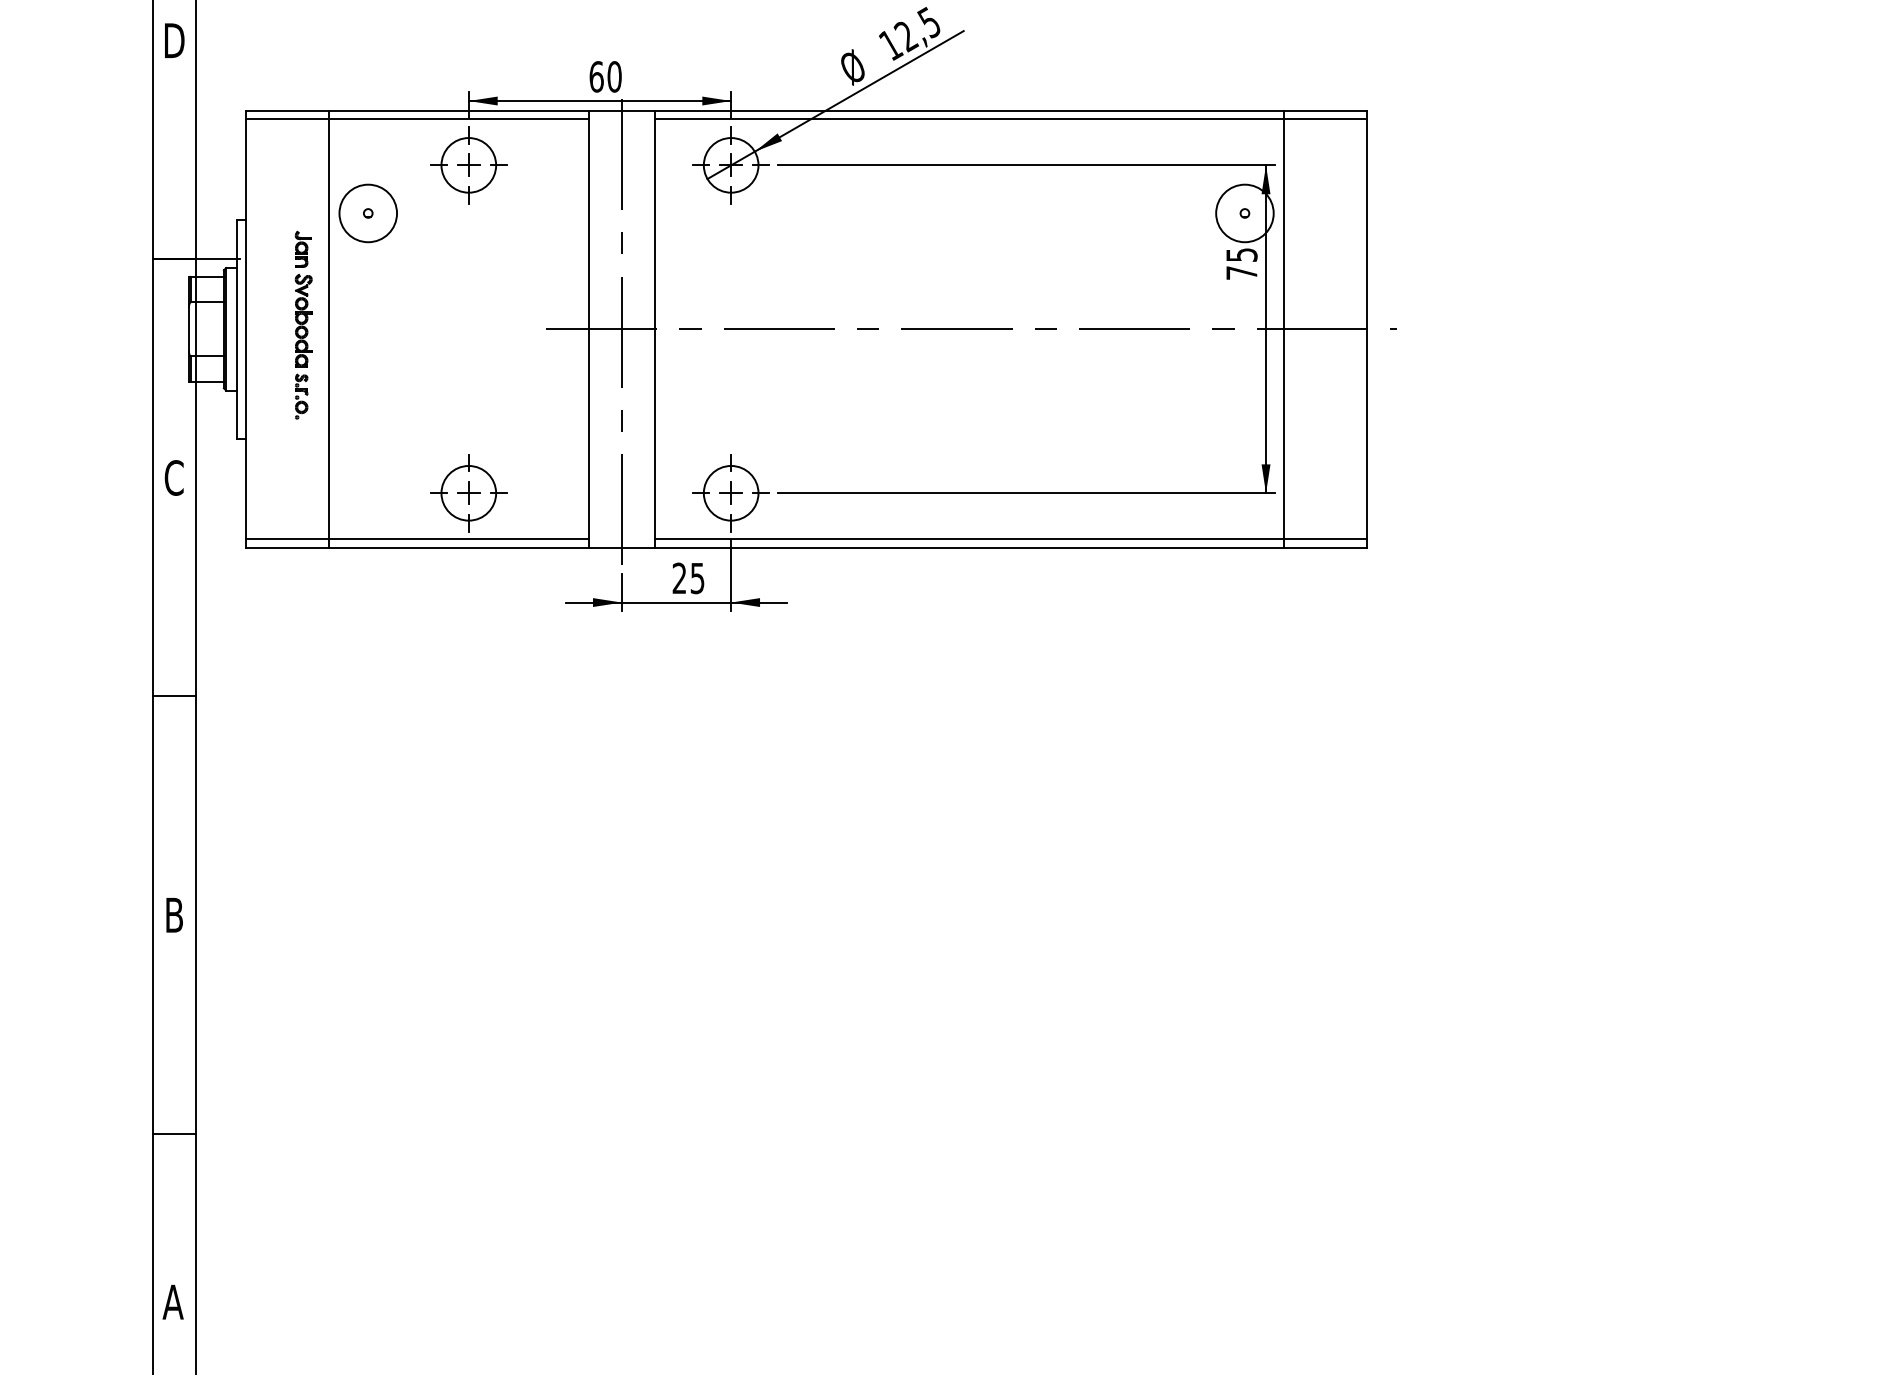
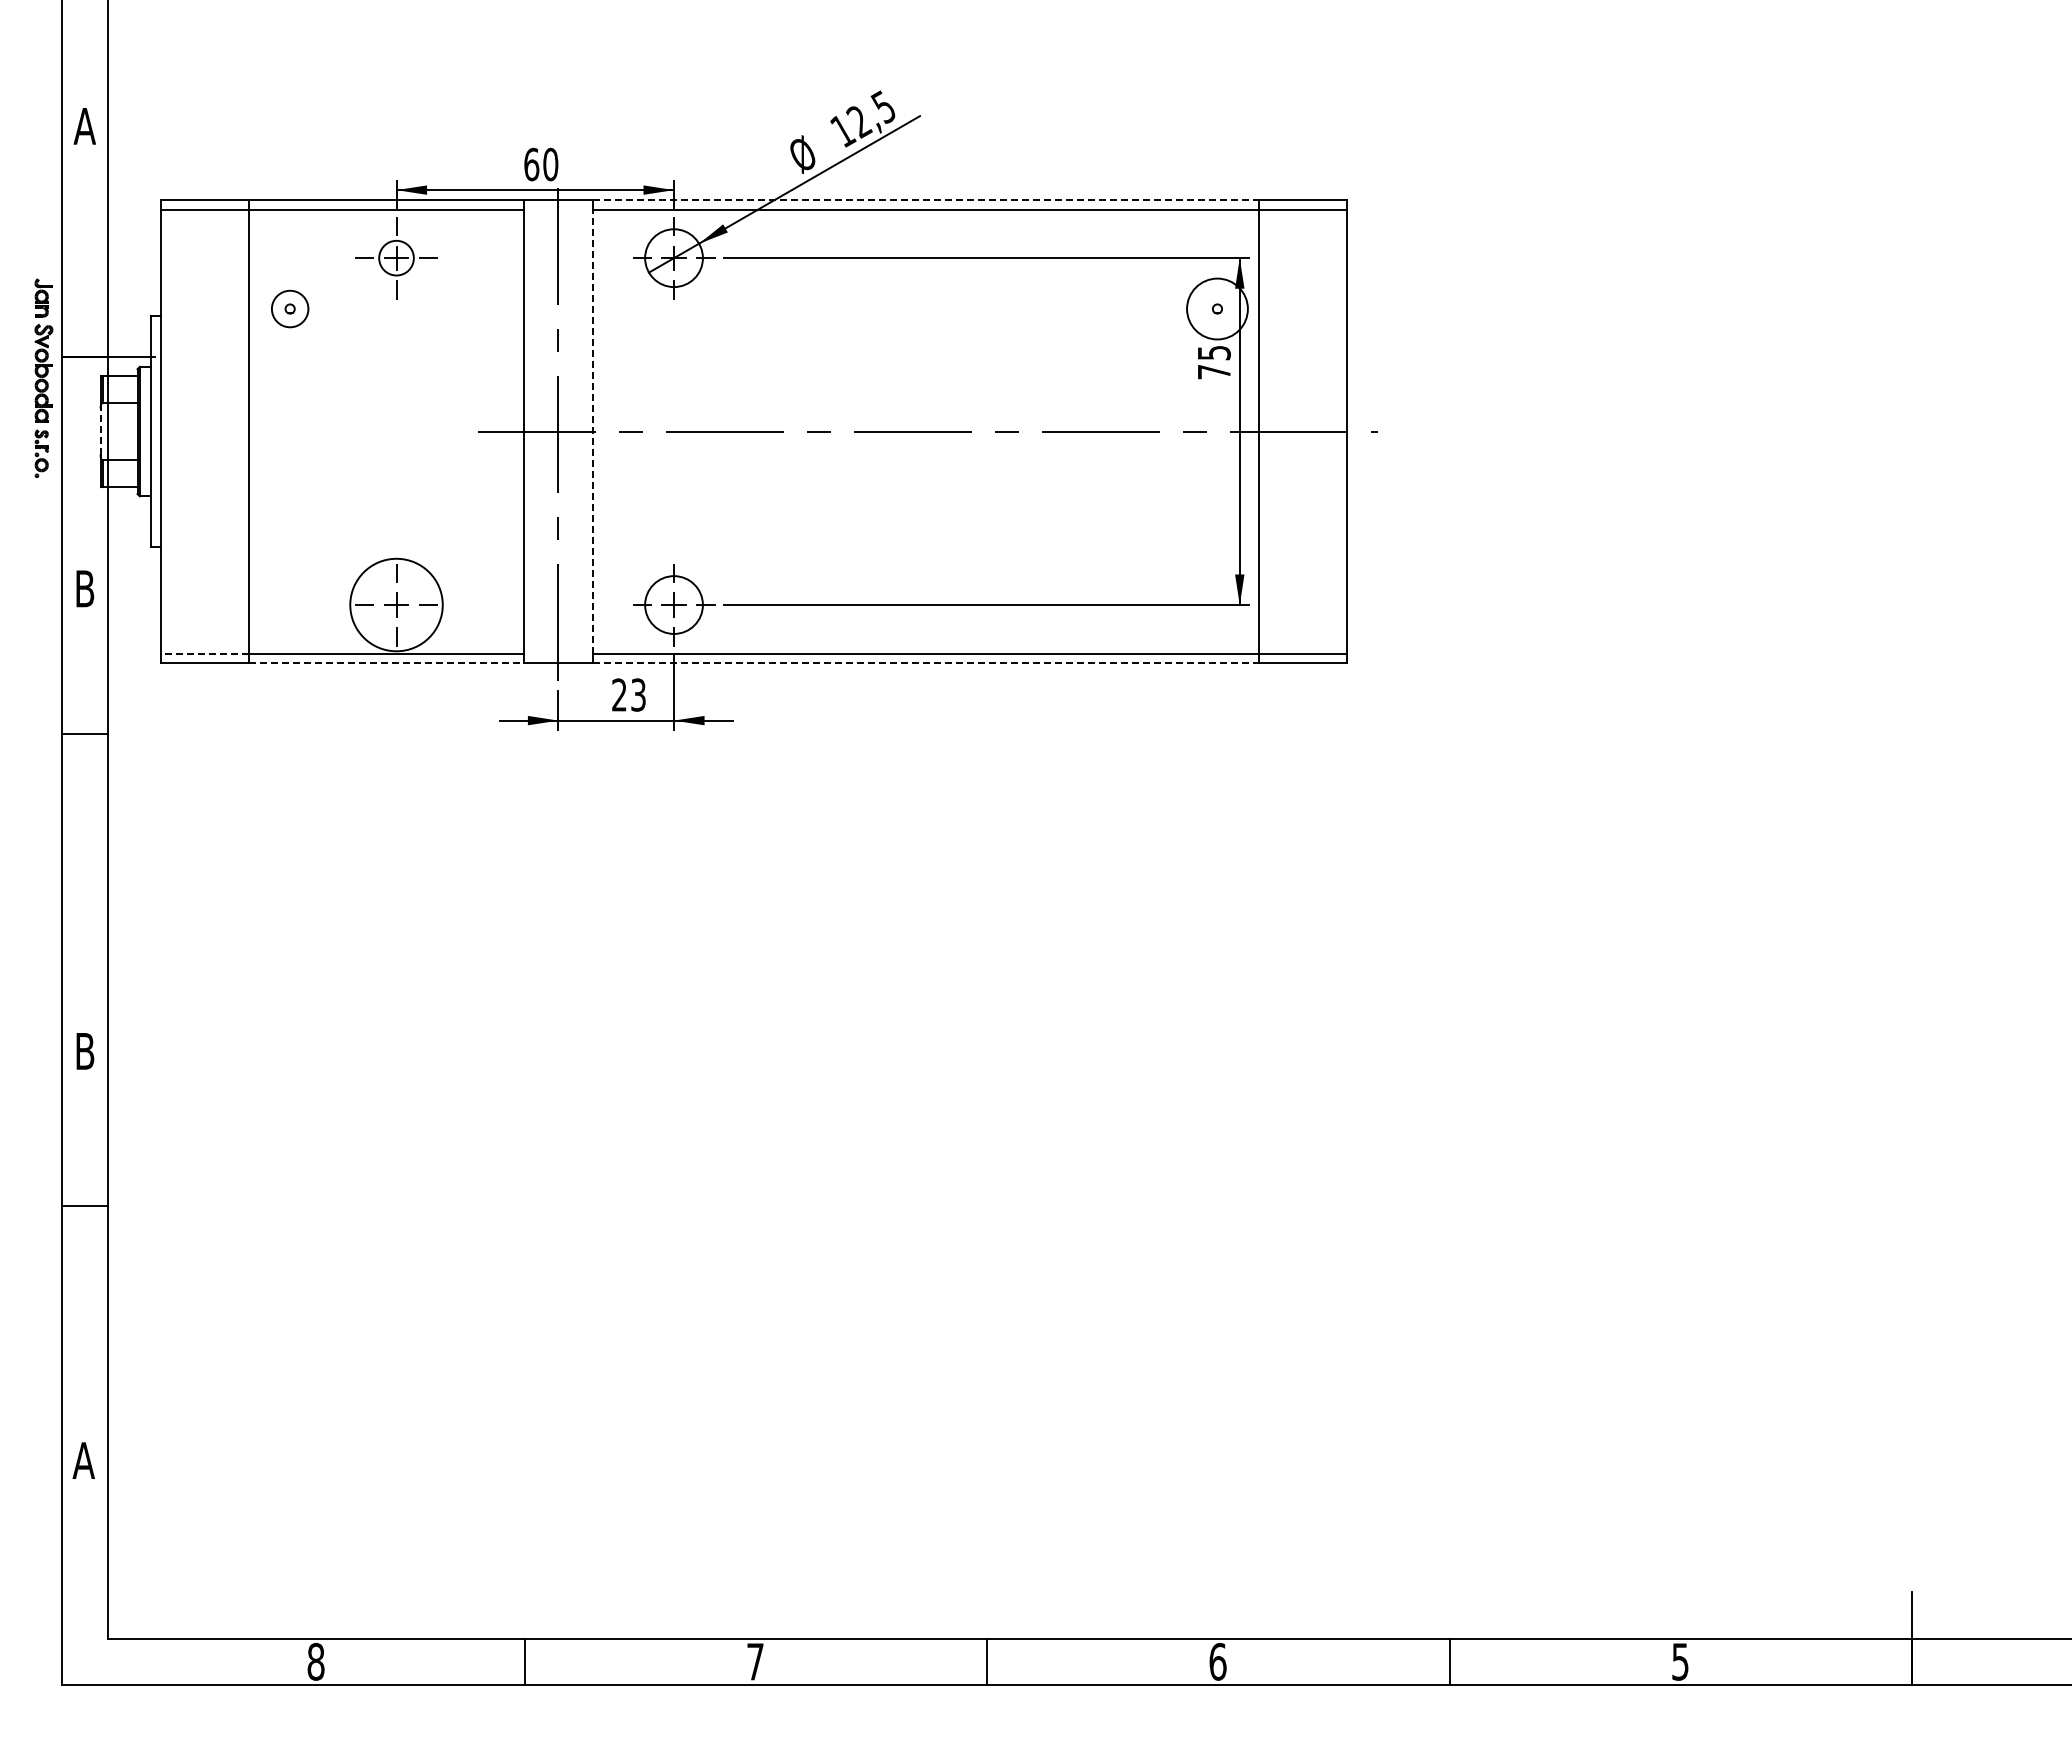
text: (173, 40) -> (84, 126), D -> A
line: (969, 110) -> (926, 200), solid -> dashed
circle: (468, 165) -> (396, 258), size x0.6
circle: (367, 212) -> (289, 308), size x0.6
part: (303, 324) -> (43, 377), moved
line: (188, 329) -> (100, 431), solid -> dashed
line: (655, 329) -> (593, 431), solid -> dashed
text: (173, 477) -> (84, 588), C -> B
circle: (468, 492) -> (396, 604), size x1.6
line: (287, 539) -> (204, 653), solid -> dashed
line: (459, 547) -> (386, 662), solid -> dashed
line: (969, 547) -> (926, 662), solid -> dashed
text: (697, 577) -> (638, 694), 25 -> 23
line: (174, 696) -> (85, 733), moved
line: (174, 1133) -> (85, 1206), moved

